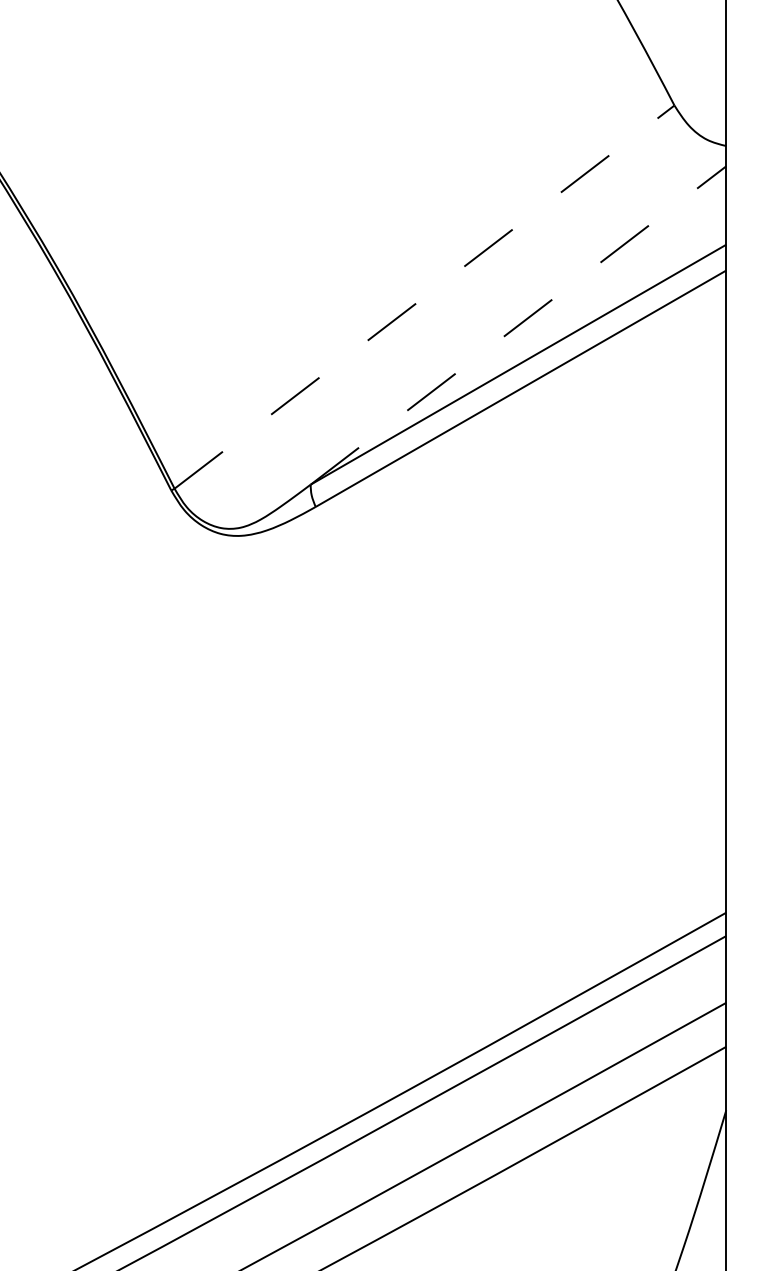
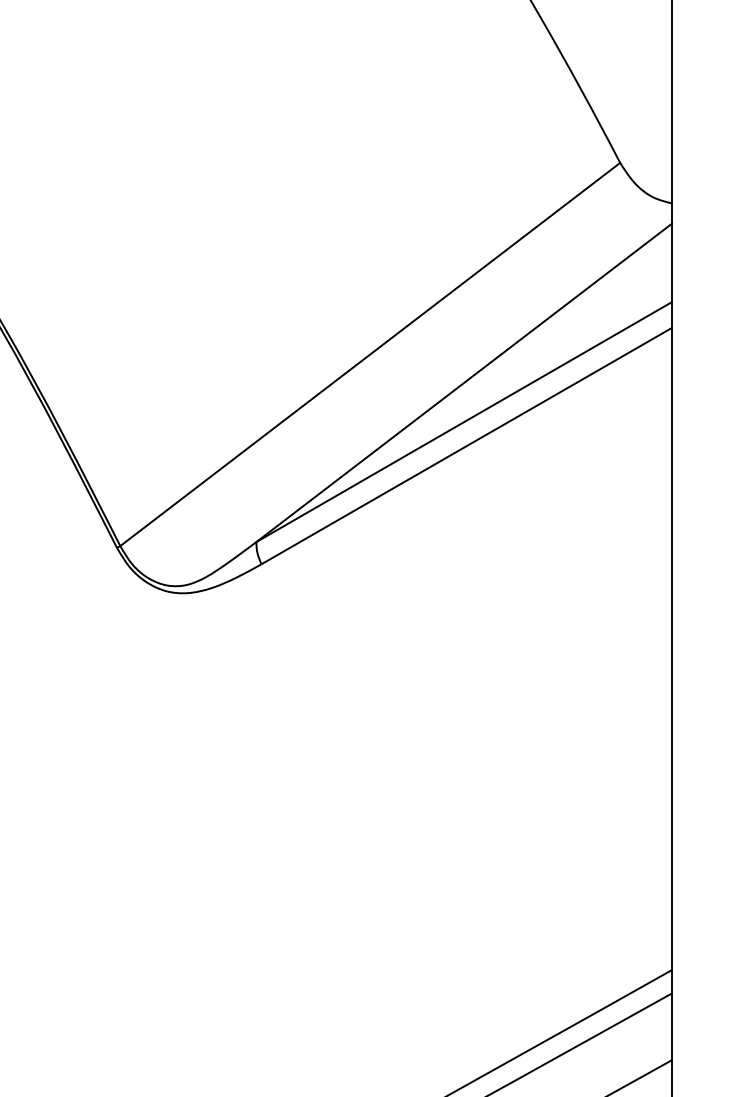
line: (424, 297) -> (370, 354), dashed -> solid
line: (518, 325) -> (464, 382), dashed -> solid

